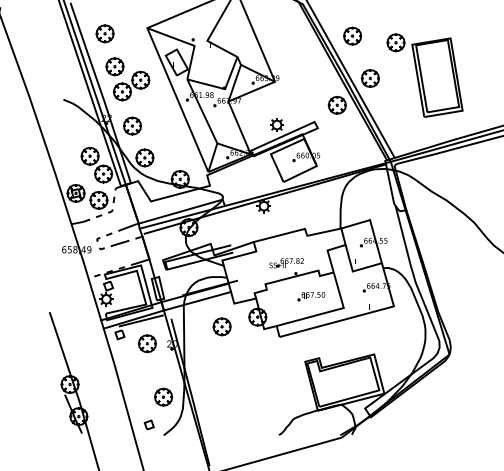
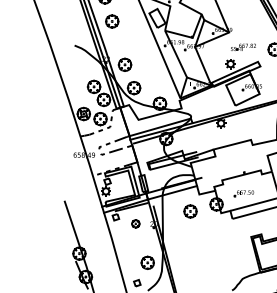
part: (131, 85) -> (124, 35), removed
part: (286, 263) -> (243, 47), moved
part: (311, 296) -> (244, 193), moved
part: (146, 343) -> (135, 223), size x0.6

